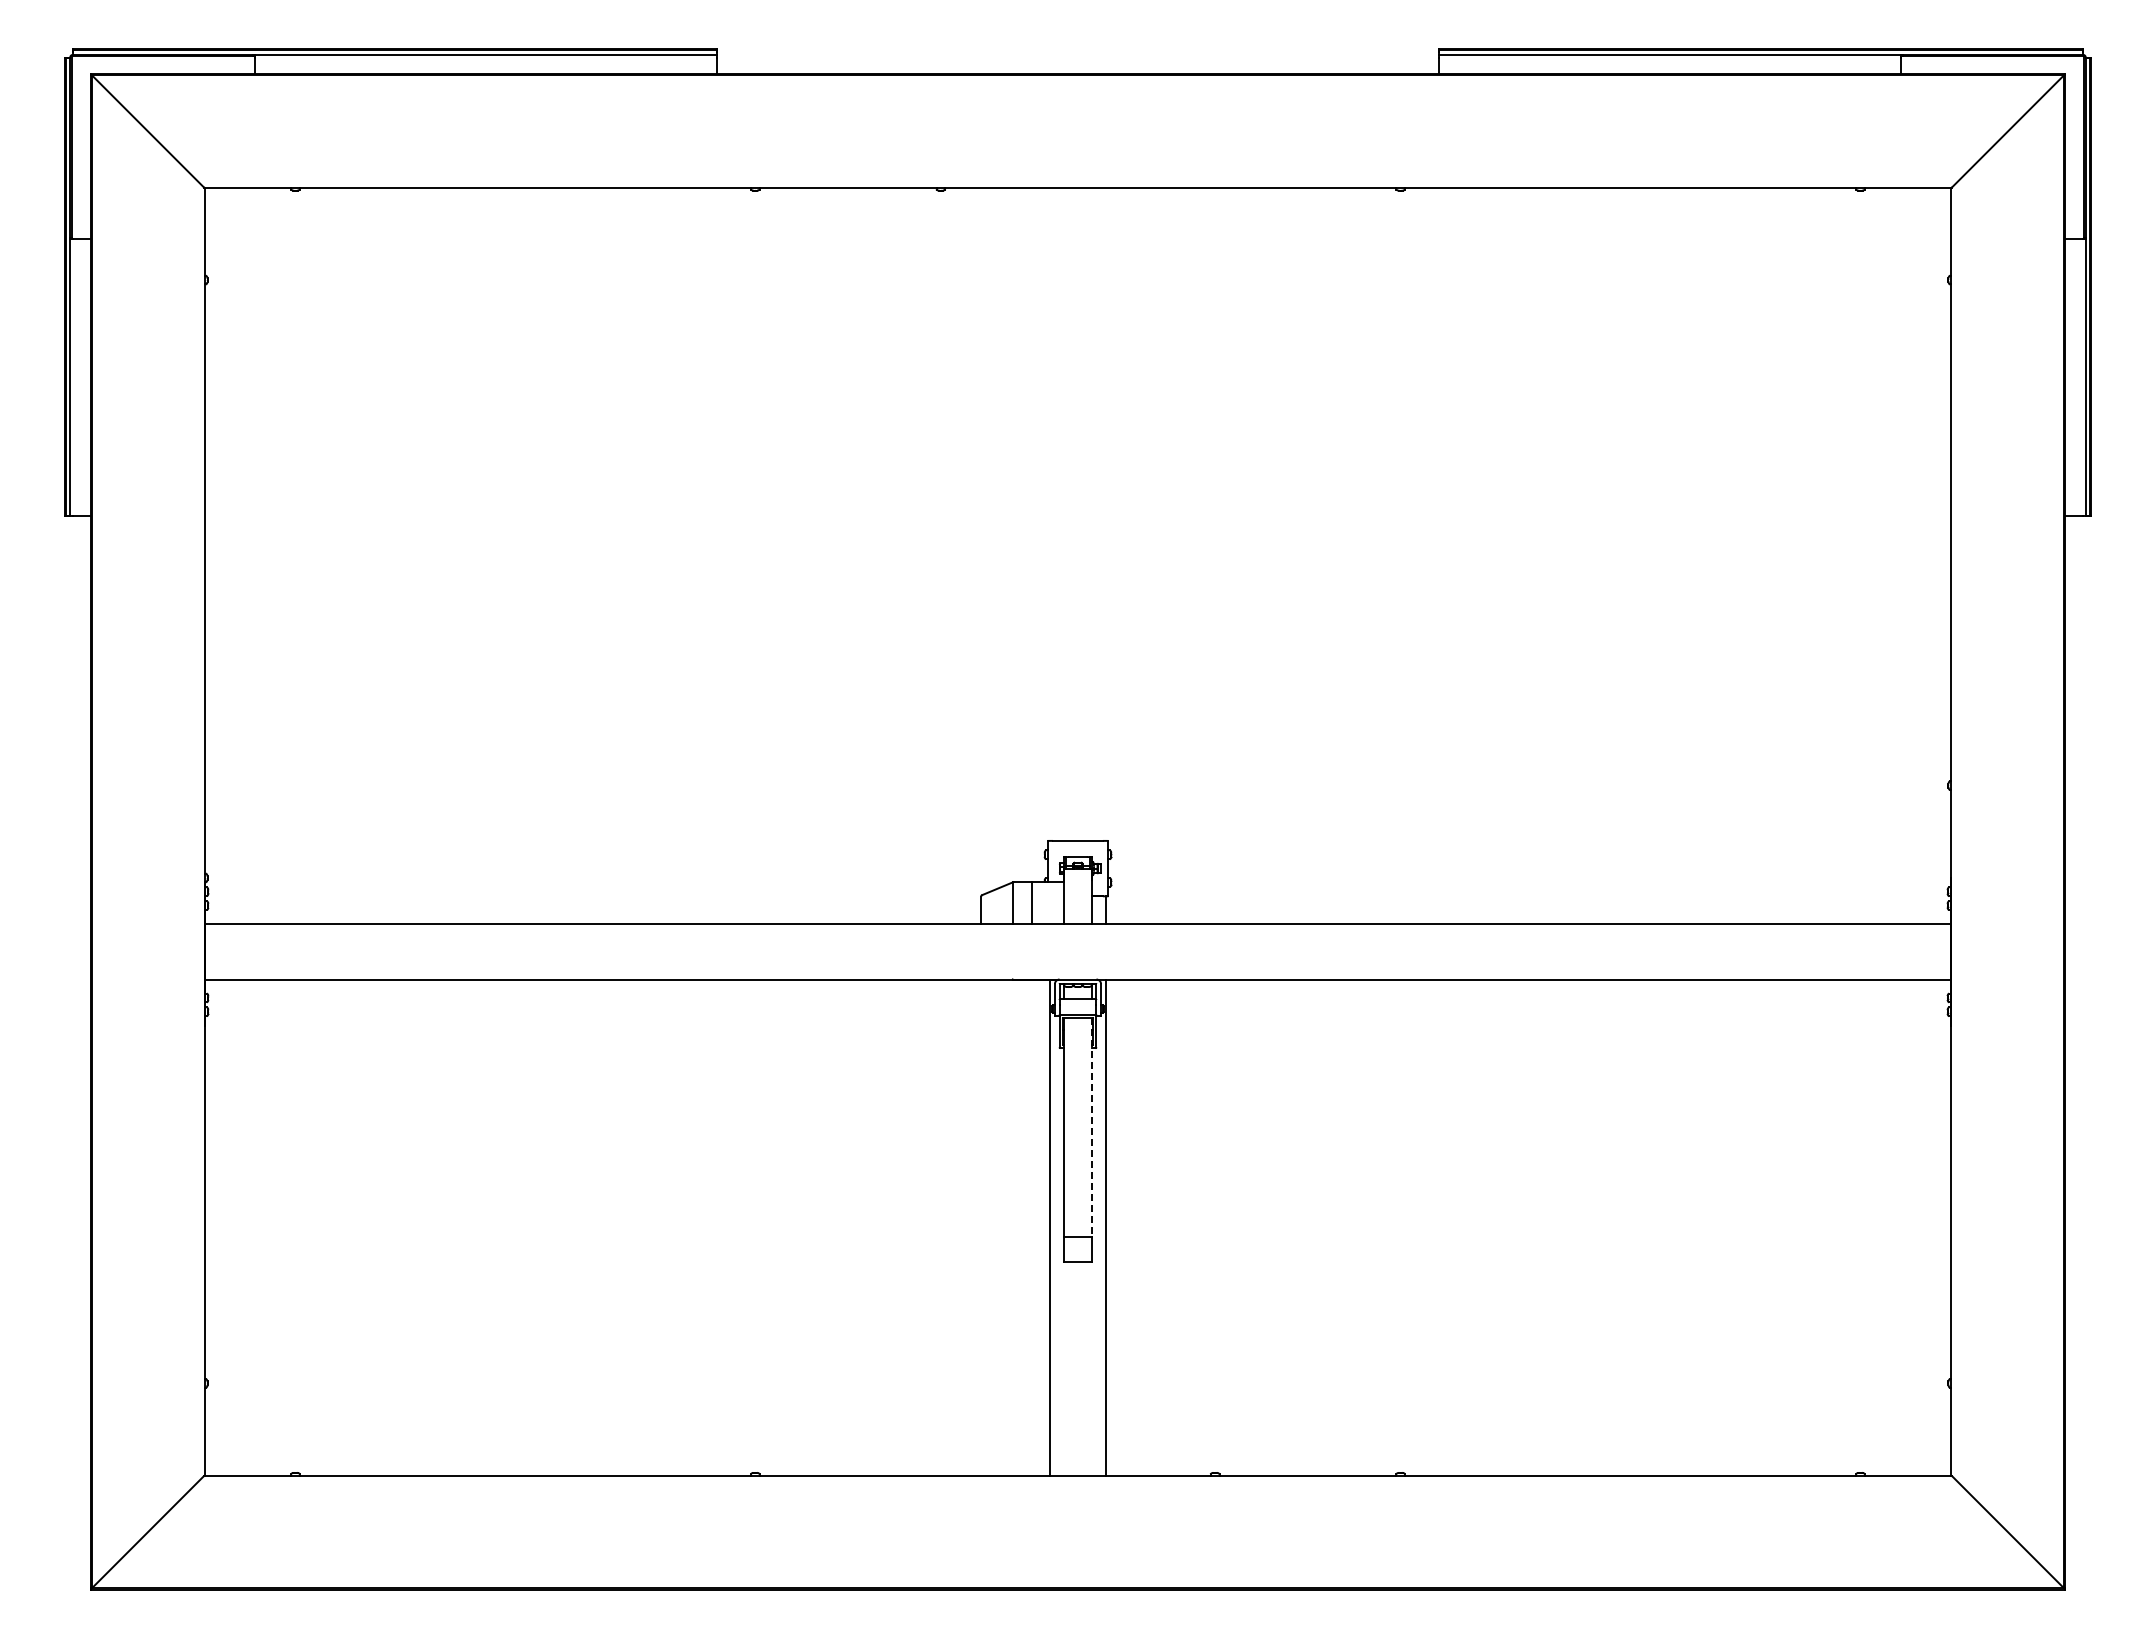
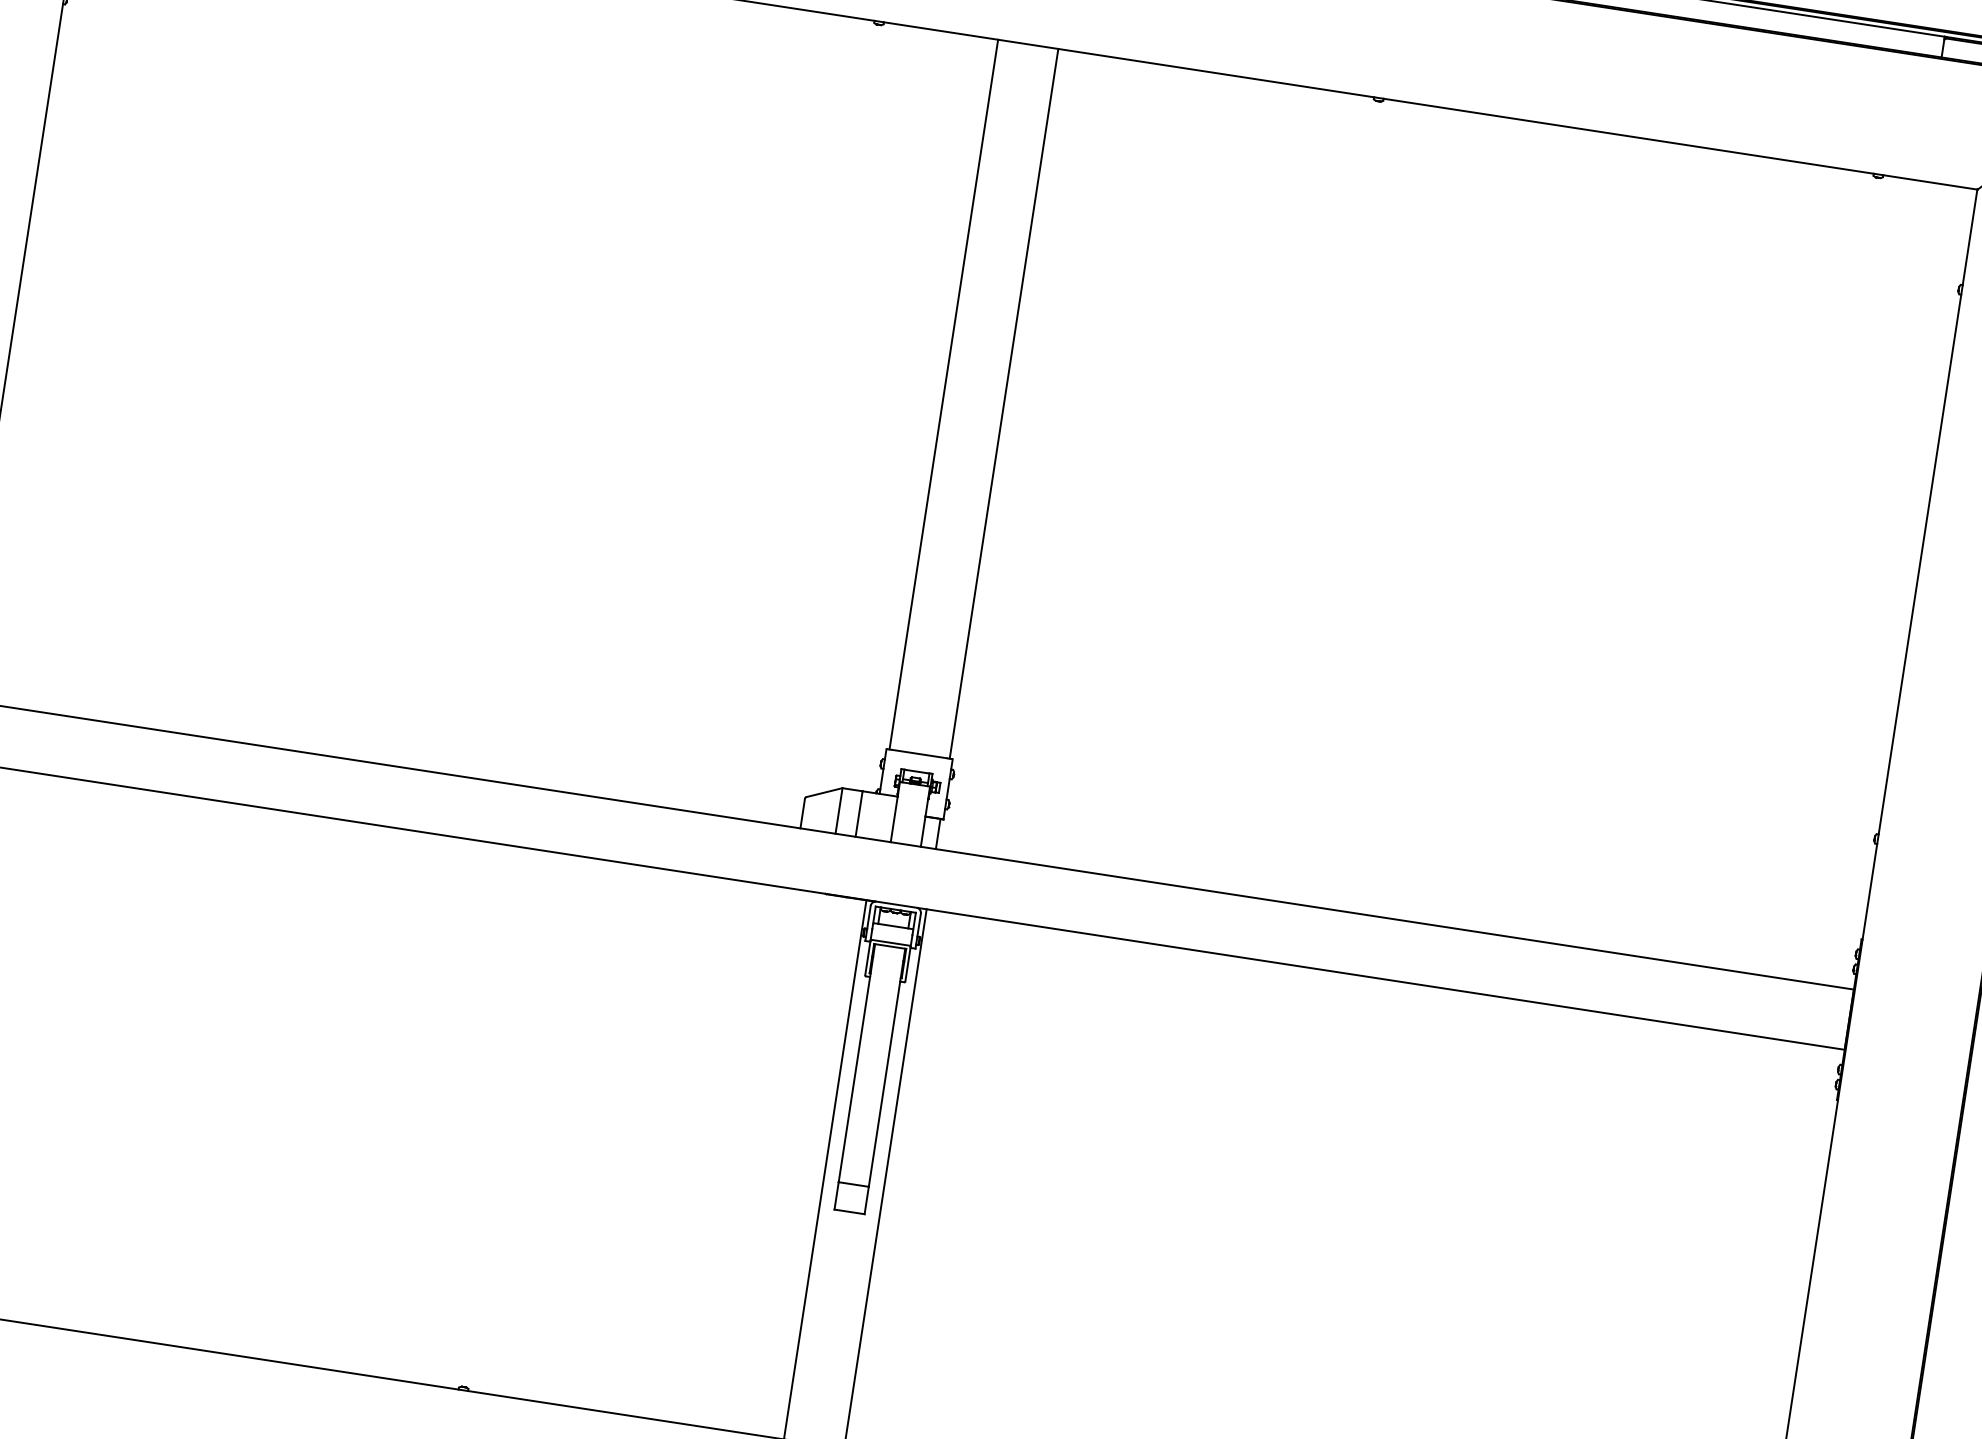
line: (1050, 513) -> (944, 393), added
line: (1105, 513) -> (1003, 402), added
line: (1091, 1127) -> (886, 1067), dashed -> solid

